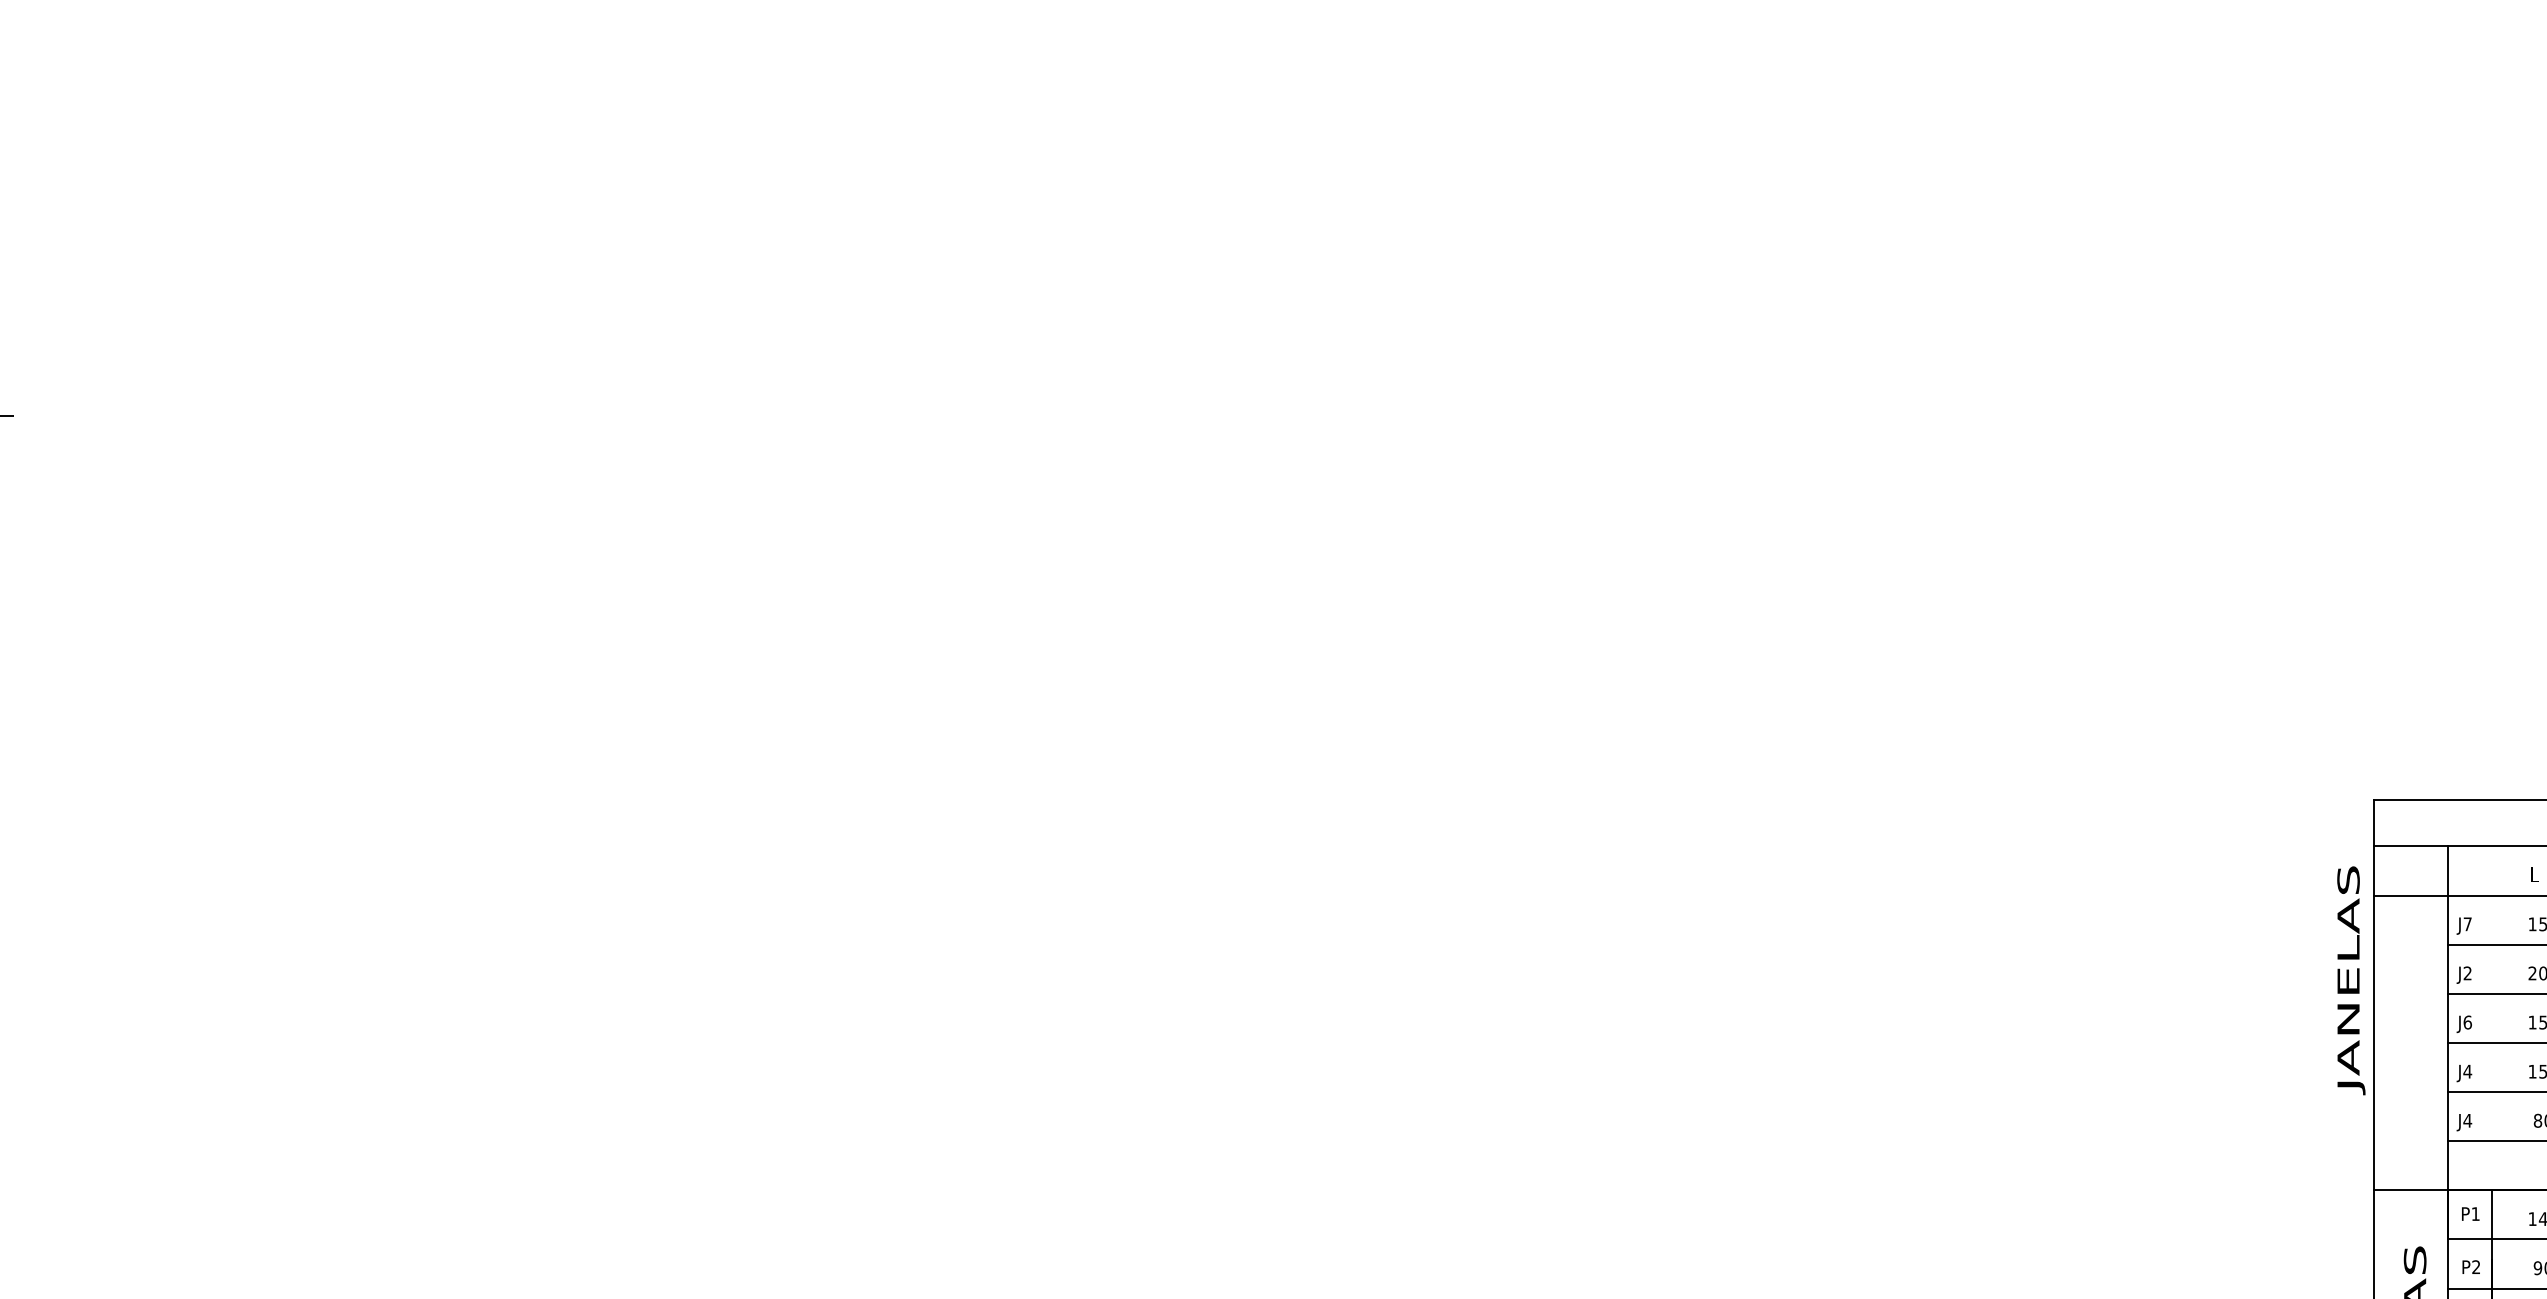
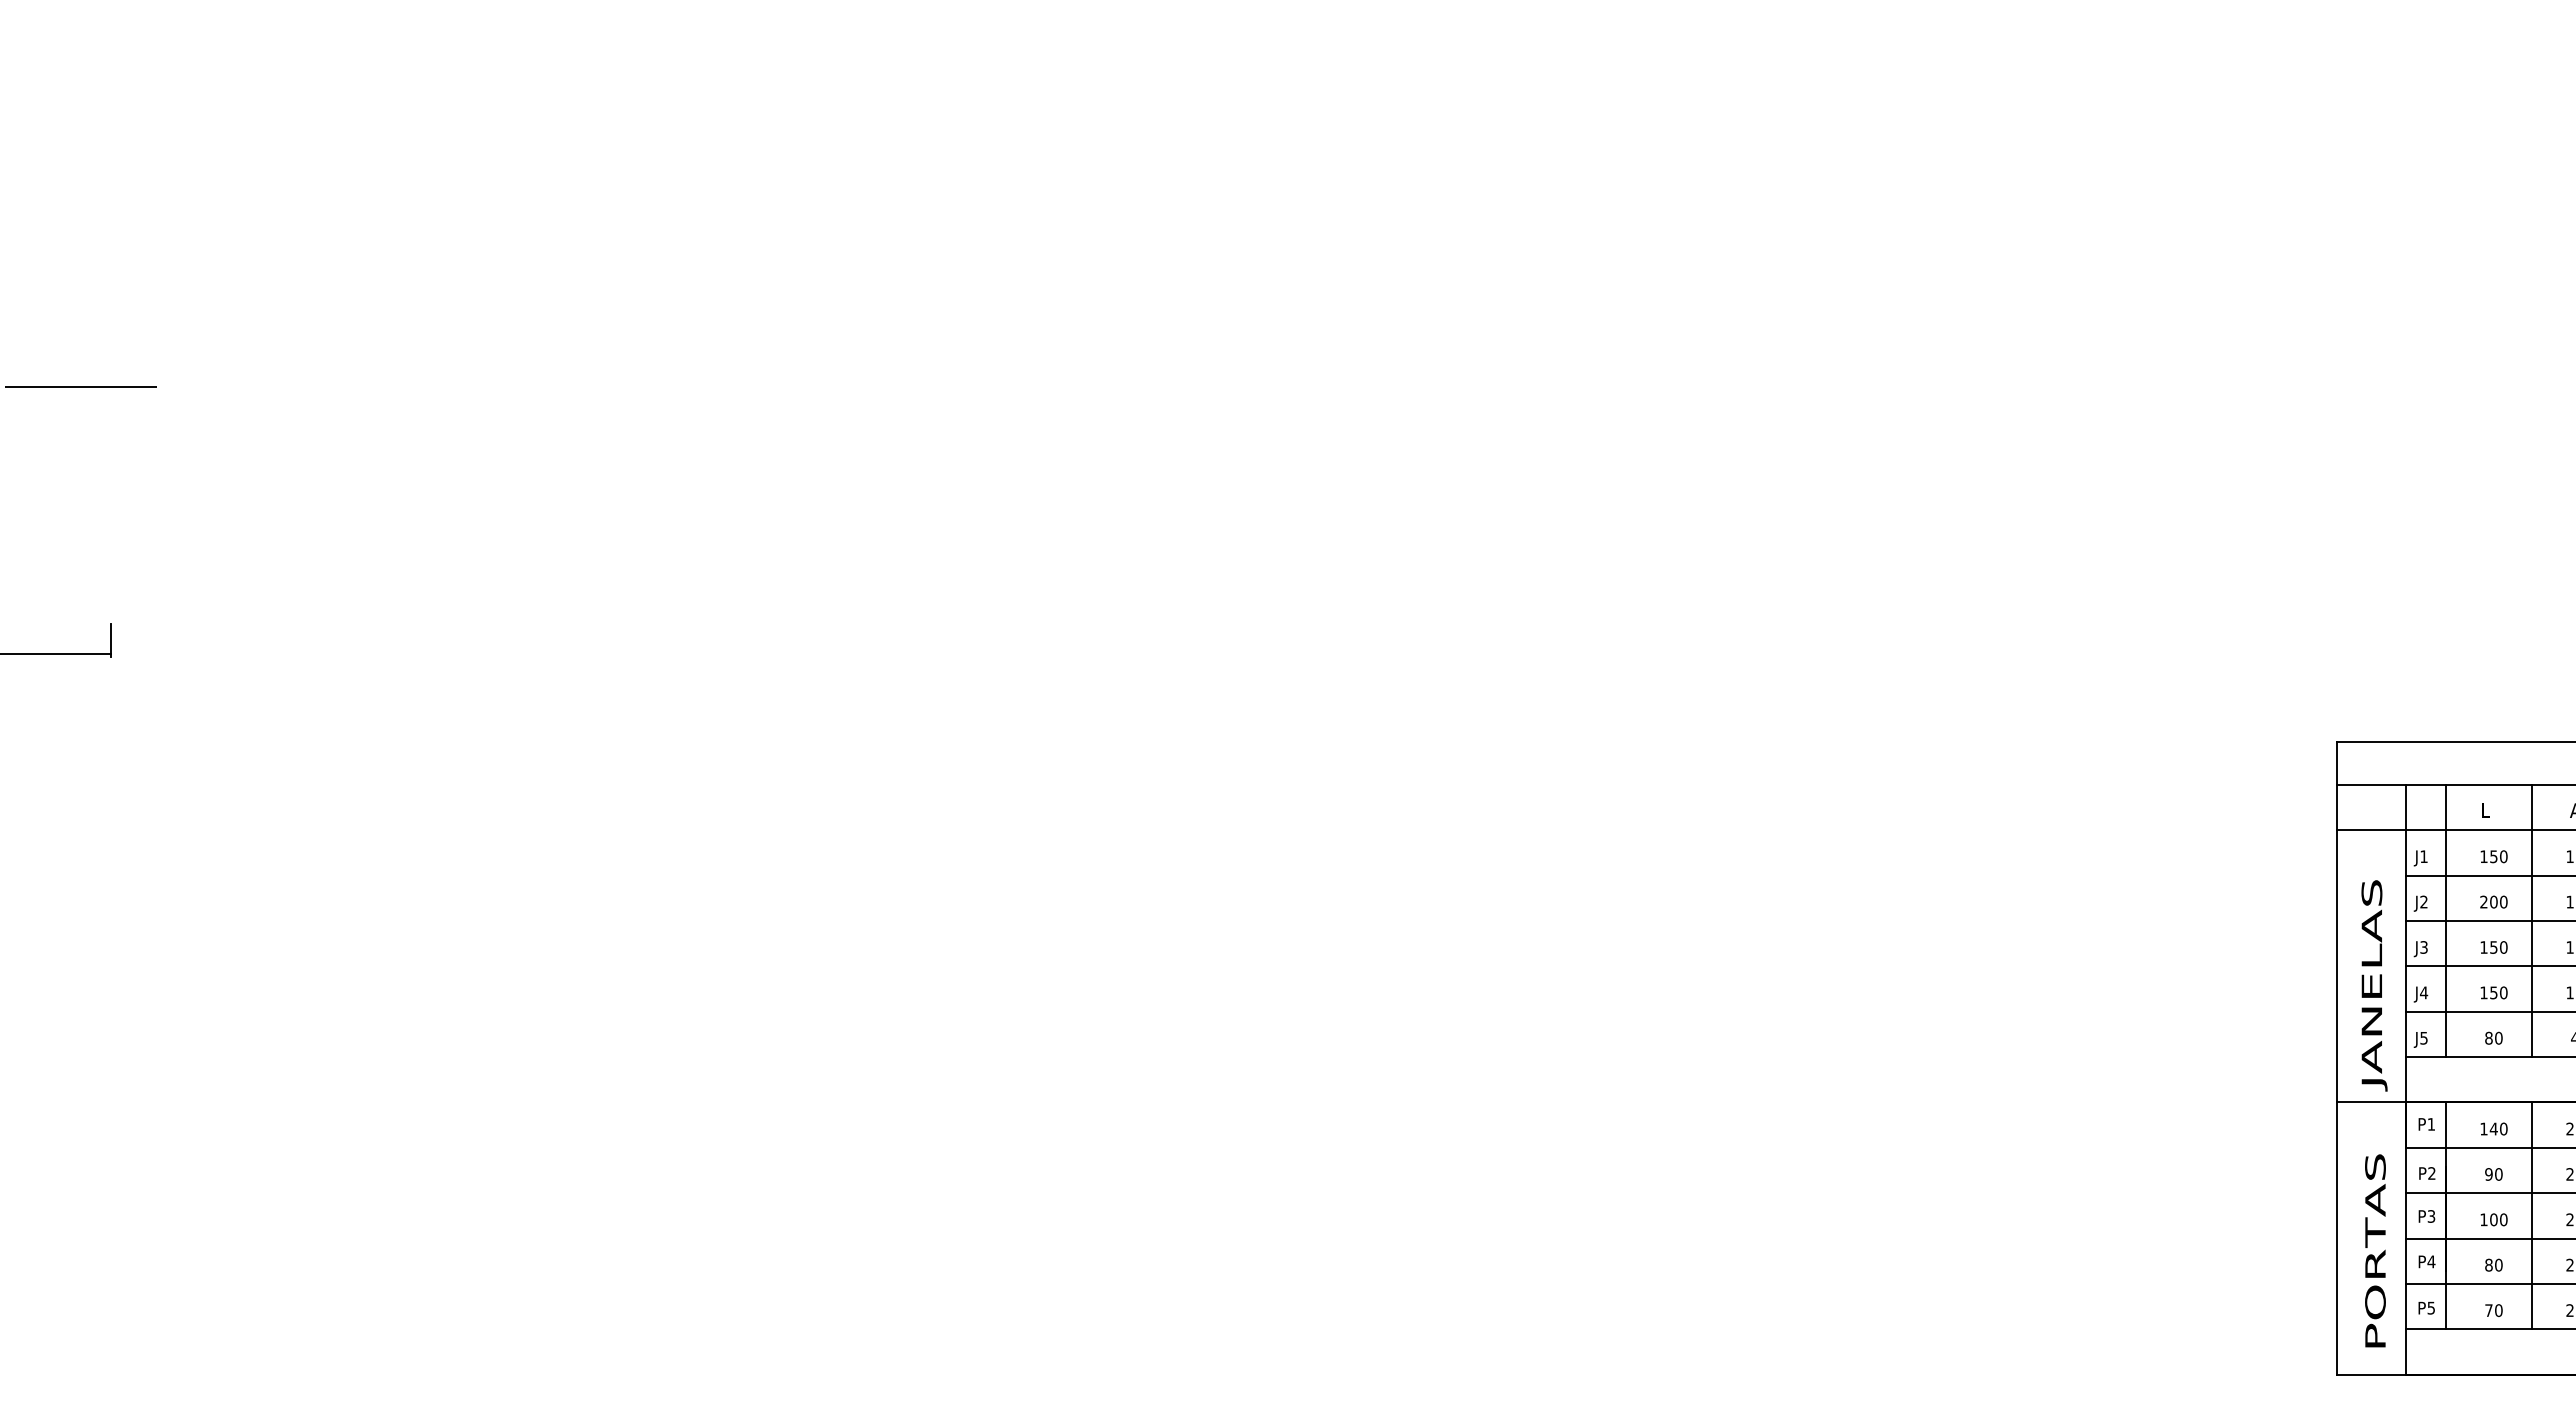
text: (2467, 924) -> (2423, 856), J7 -> J1
text: (2351, 980) -> (2374, 985), moved
line: (2492, 993) -> (2446, 920), added
text: (2467, 1022) -> (2423, 947), J6 -> J3
text: (2468, 1121) -> (2424, 1038), J4 -> J5

